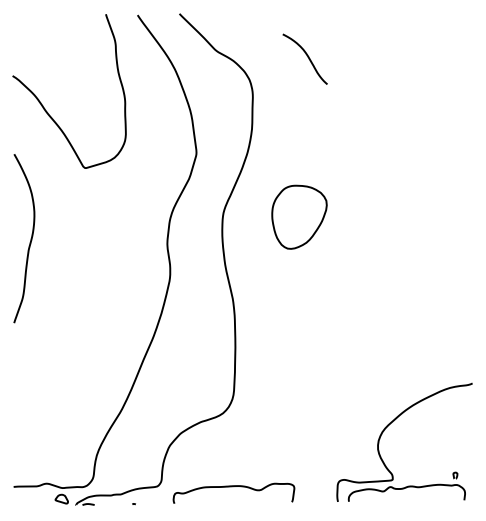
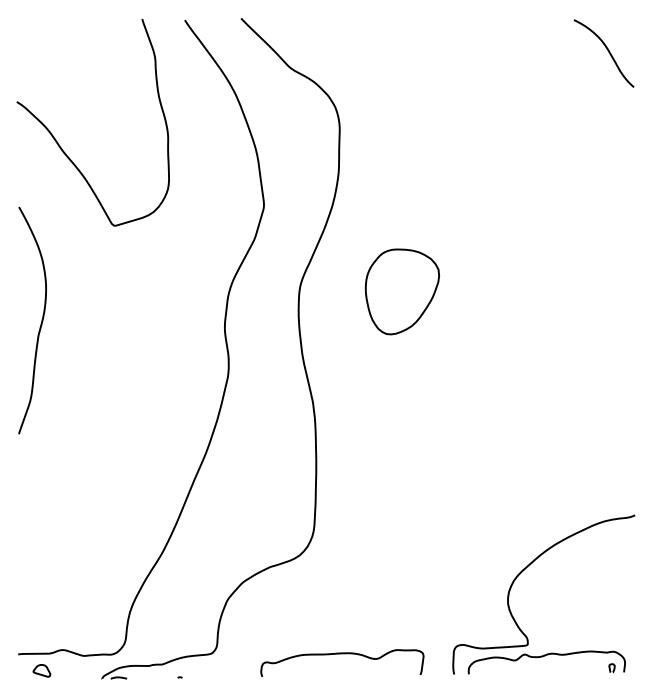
curve: (306, 56) -> (606, 49), moved
curve: (454, 475) -> (610, 668), moved
curve: (234, 487) -> (342, 654), moved
part: (61, 498) -> (41, 670), moved

